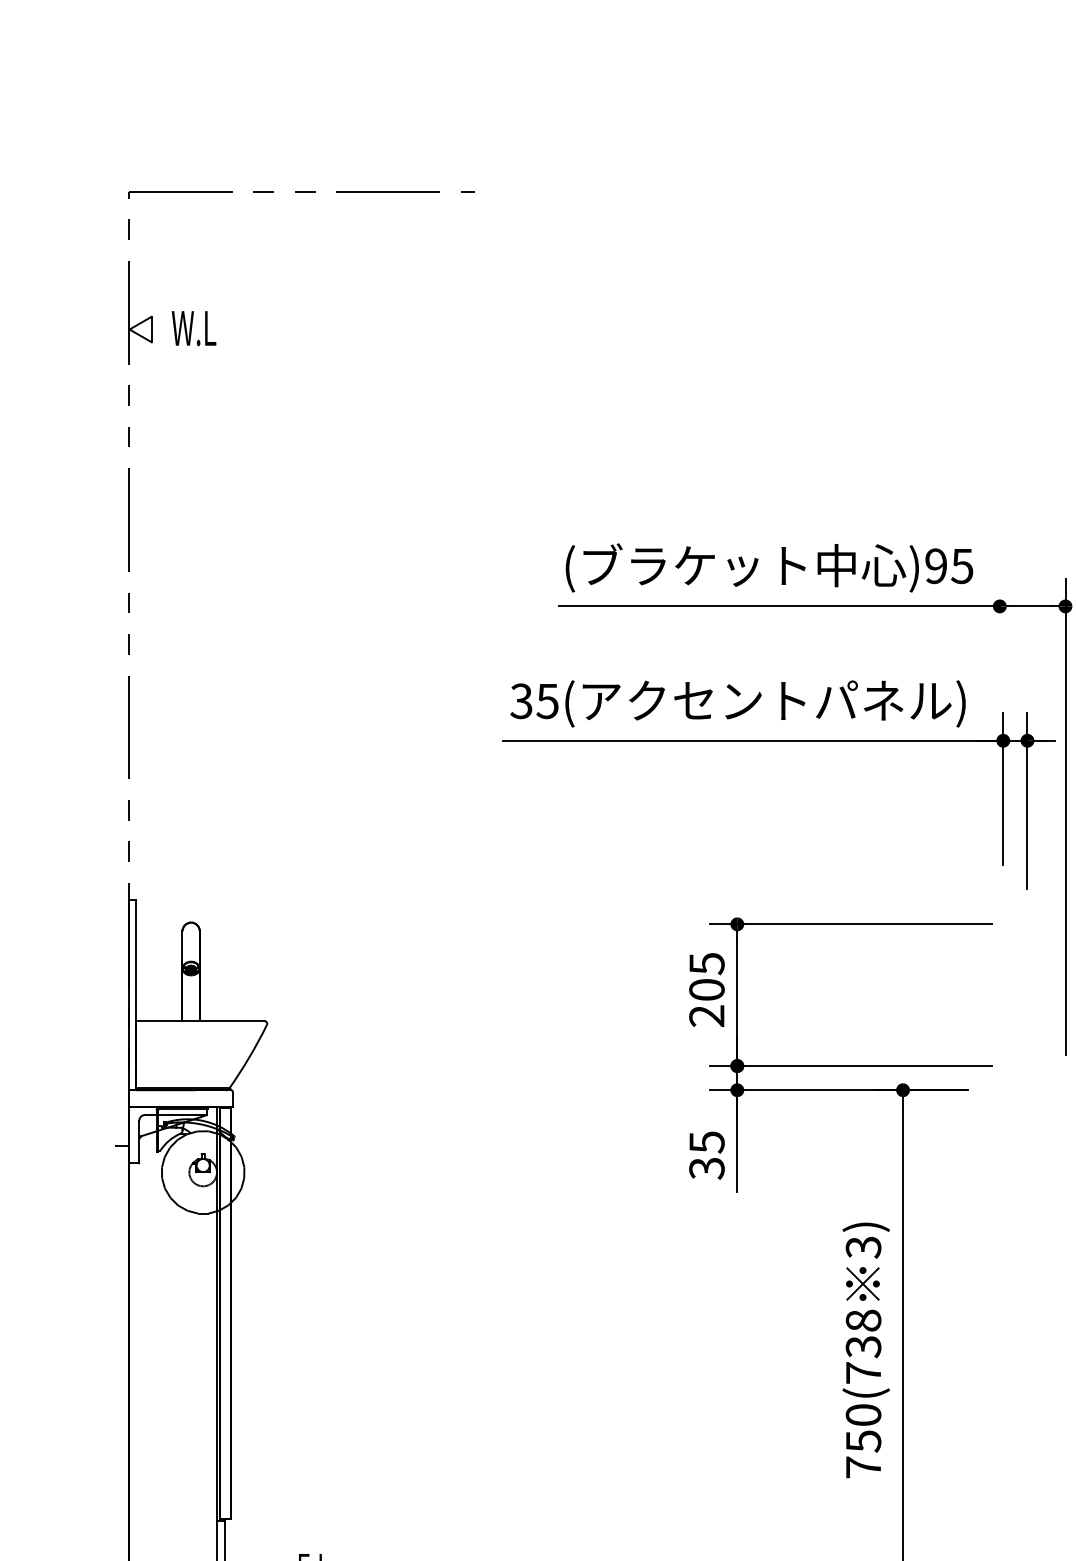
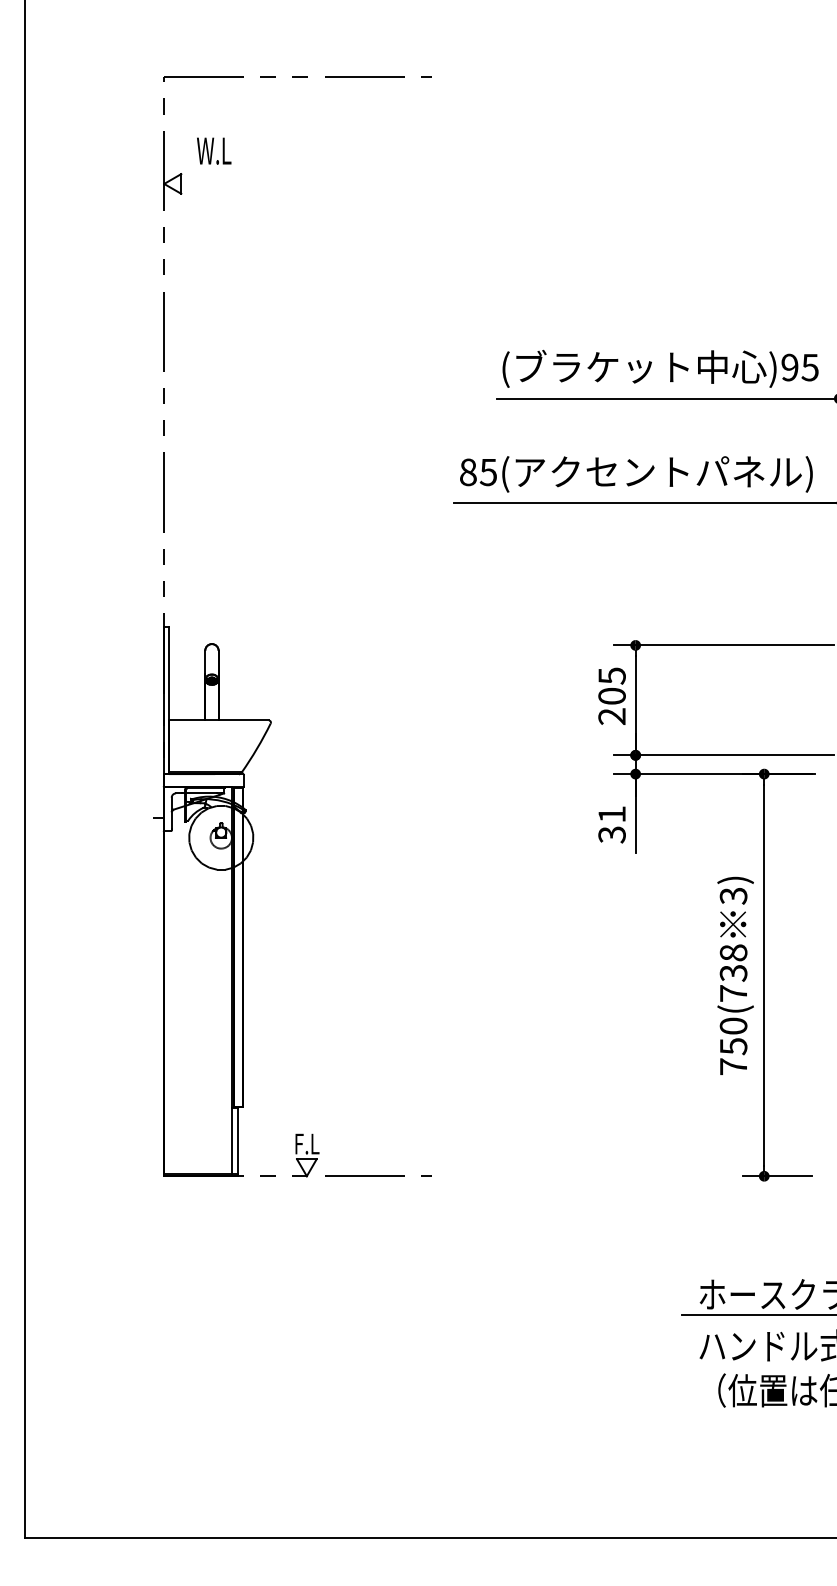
text: (194, 327) -> (214, 150), moved
text: (520, 701) -> (467, 472), 35( -> 85(
text: (706, 1142) -> (611, 814), 35 -> 31

